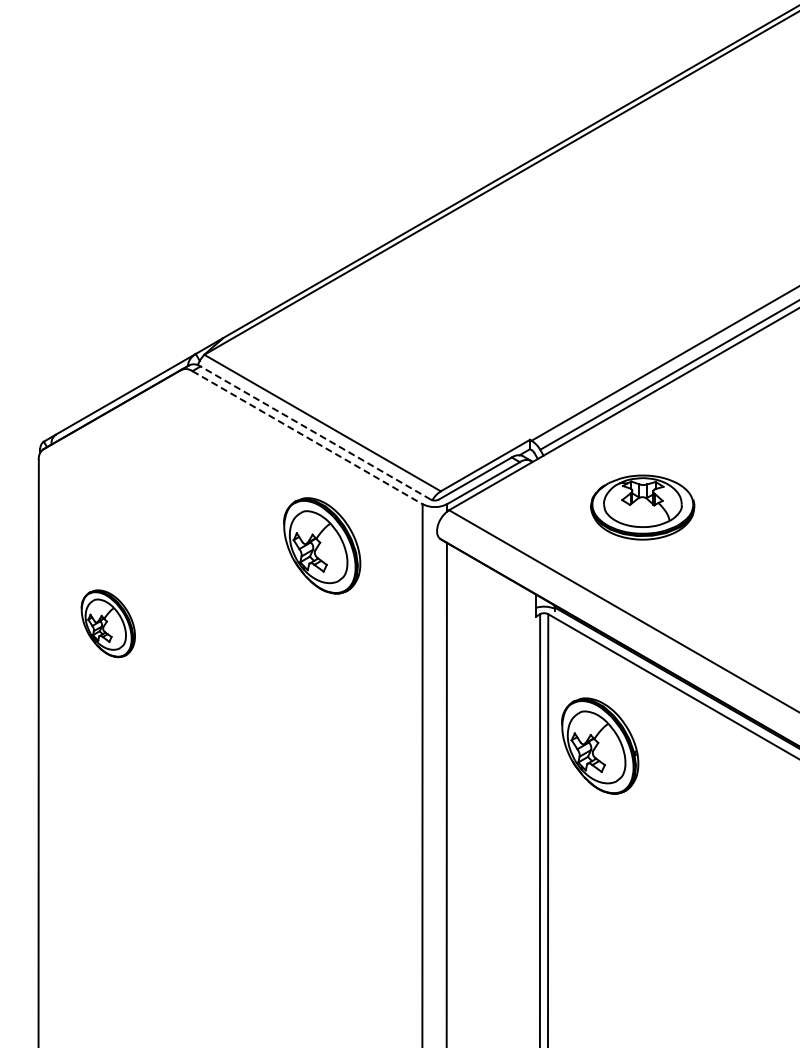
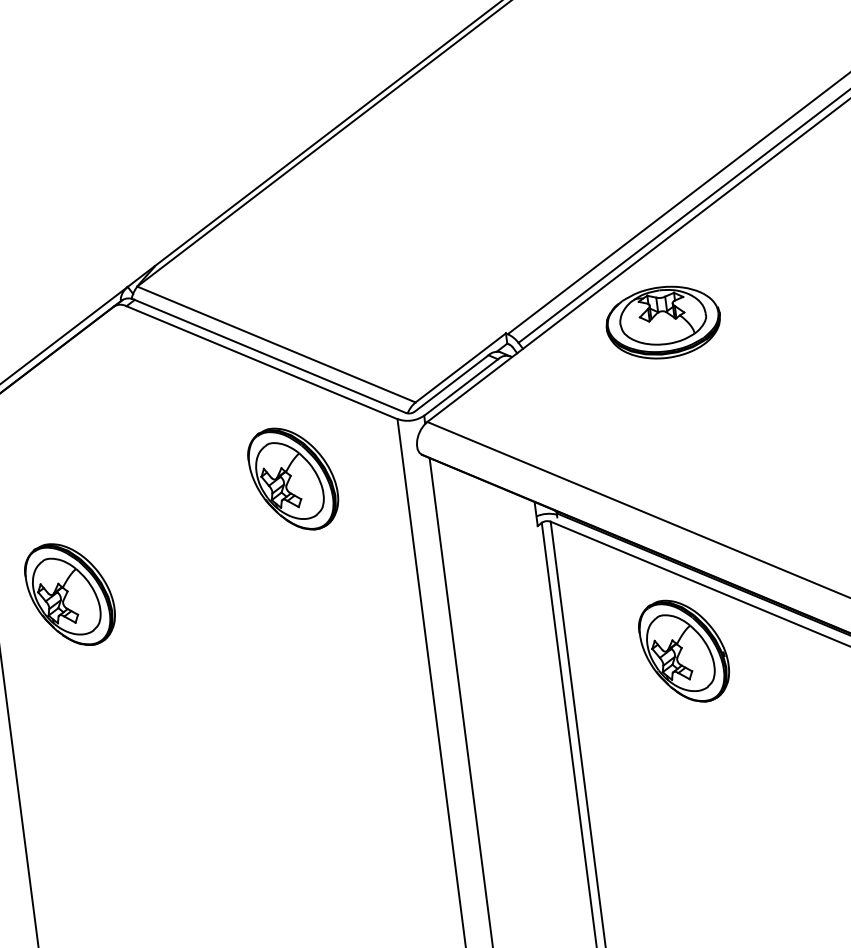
line: (315, 433) -> (270, 356), dashed -> solid
line: (307, 437) -> (261, 362), dashed -> solid
part: (642, 507) -> (663, 322), moved
part: (108, 623) -> (70, 594), size x1.43
part: (600, 745) -> (684, 650), moved

